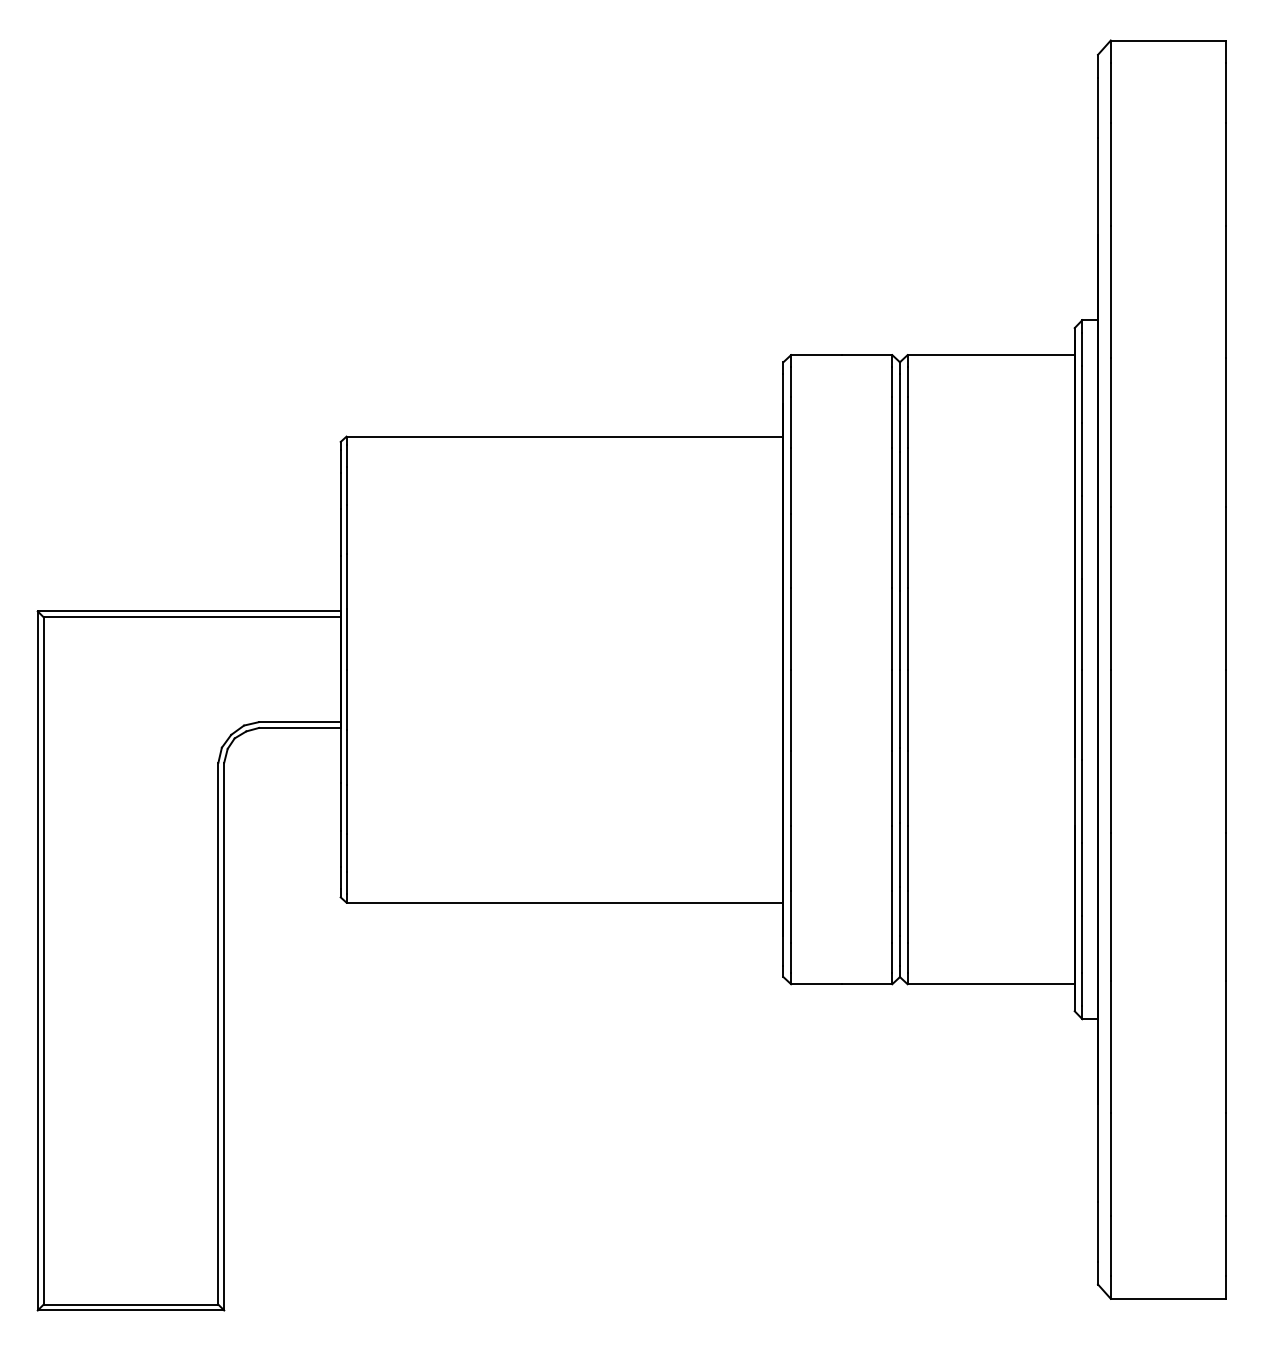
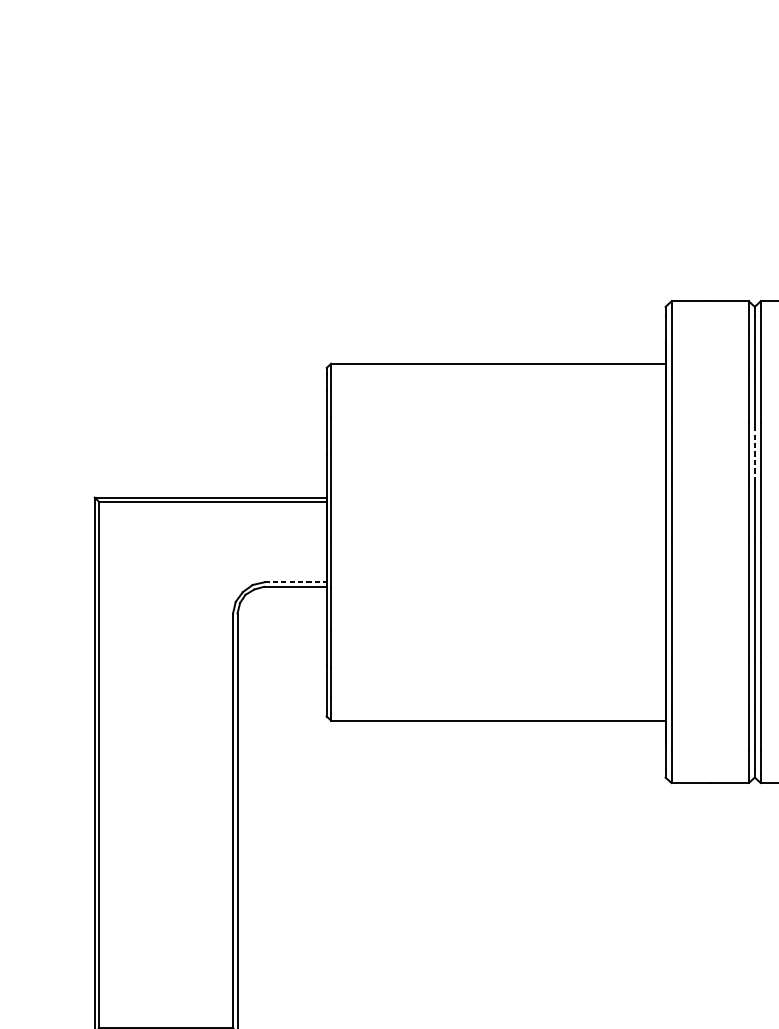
line: (899, 553) -> (754, 453), solid -> dashed
line: (299, 722) -> (295, 582), solid -> dashed

